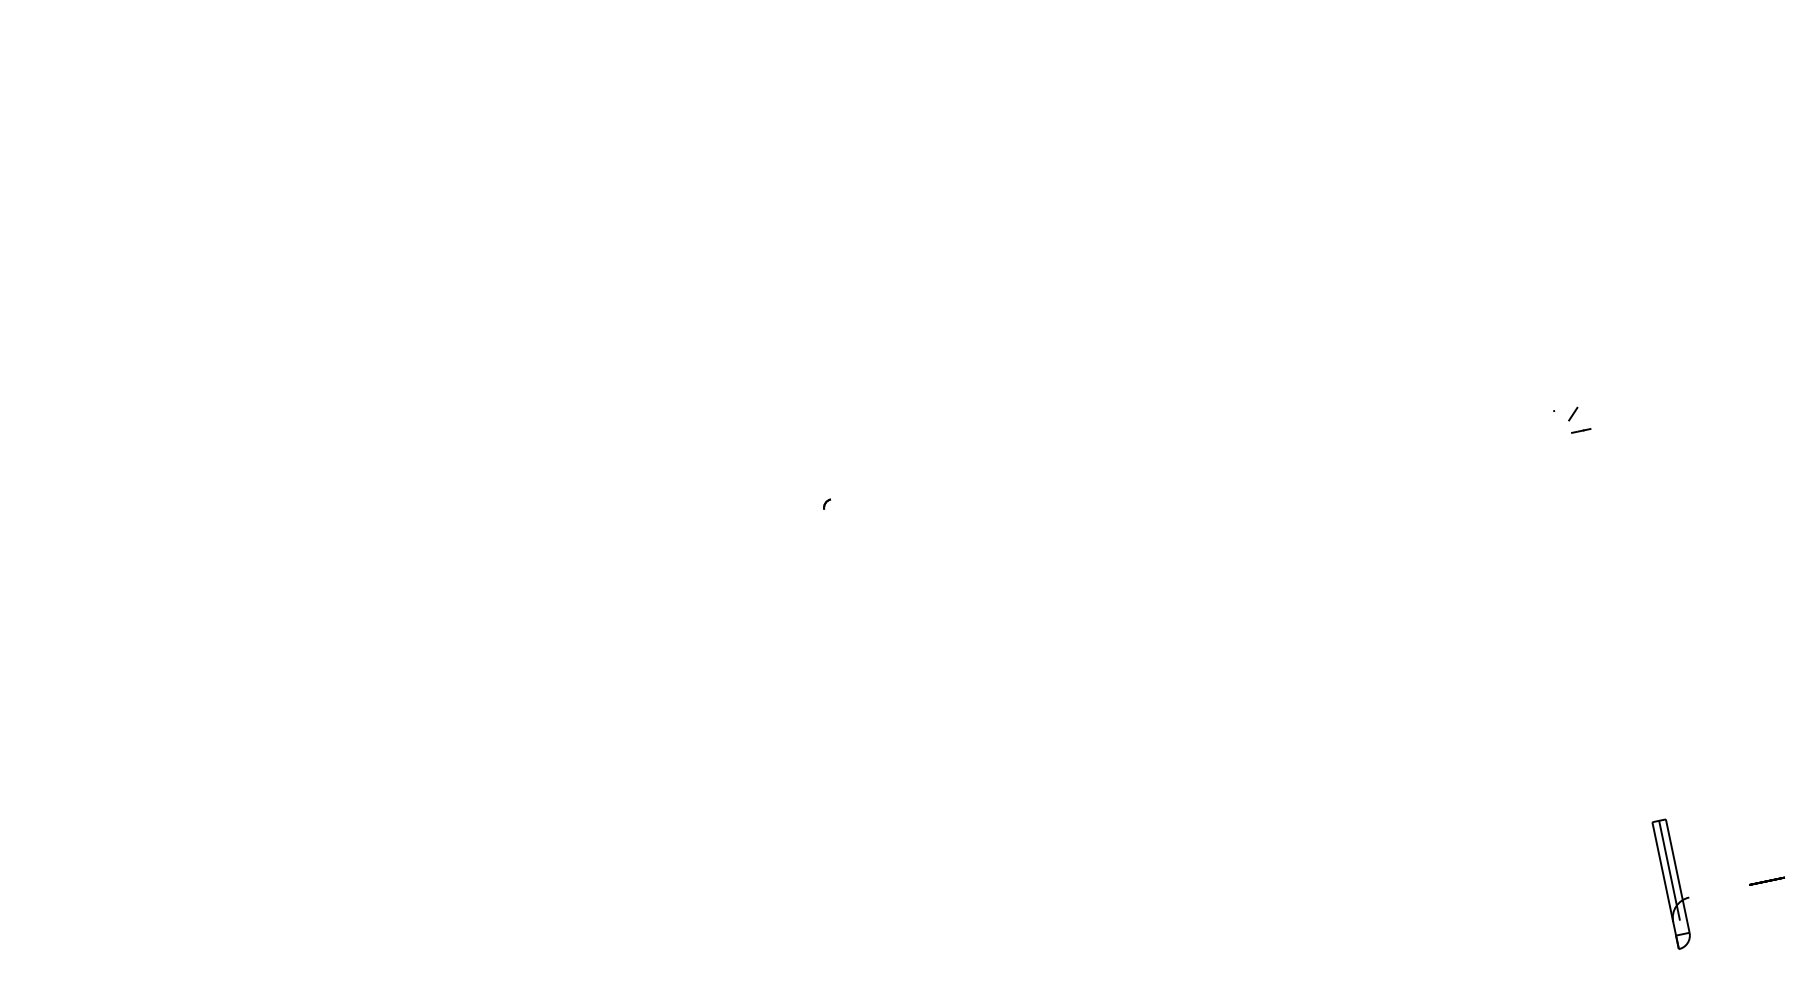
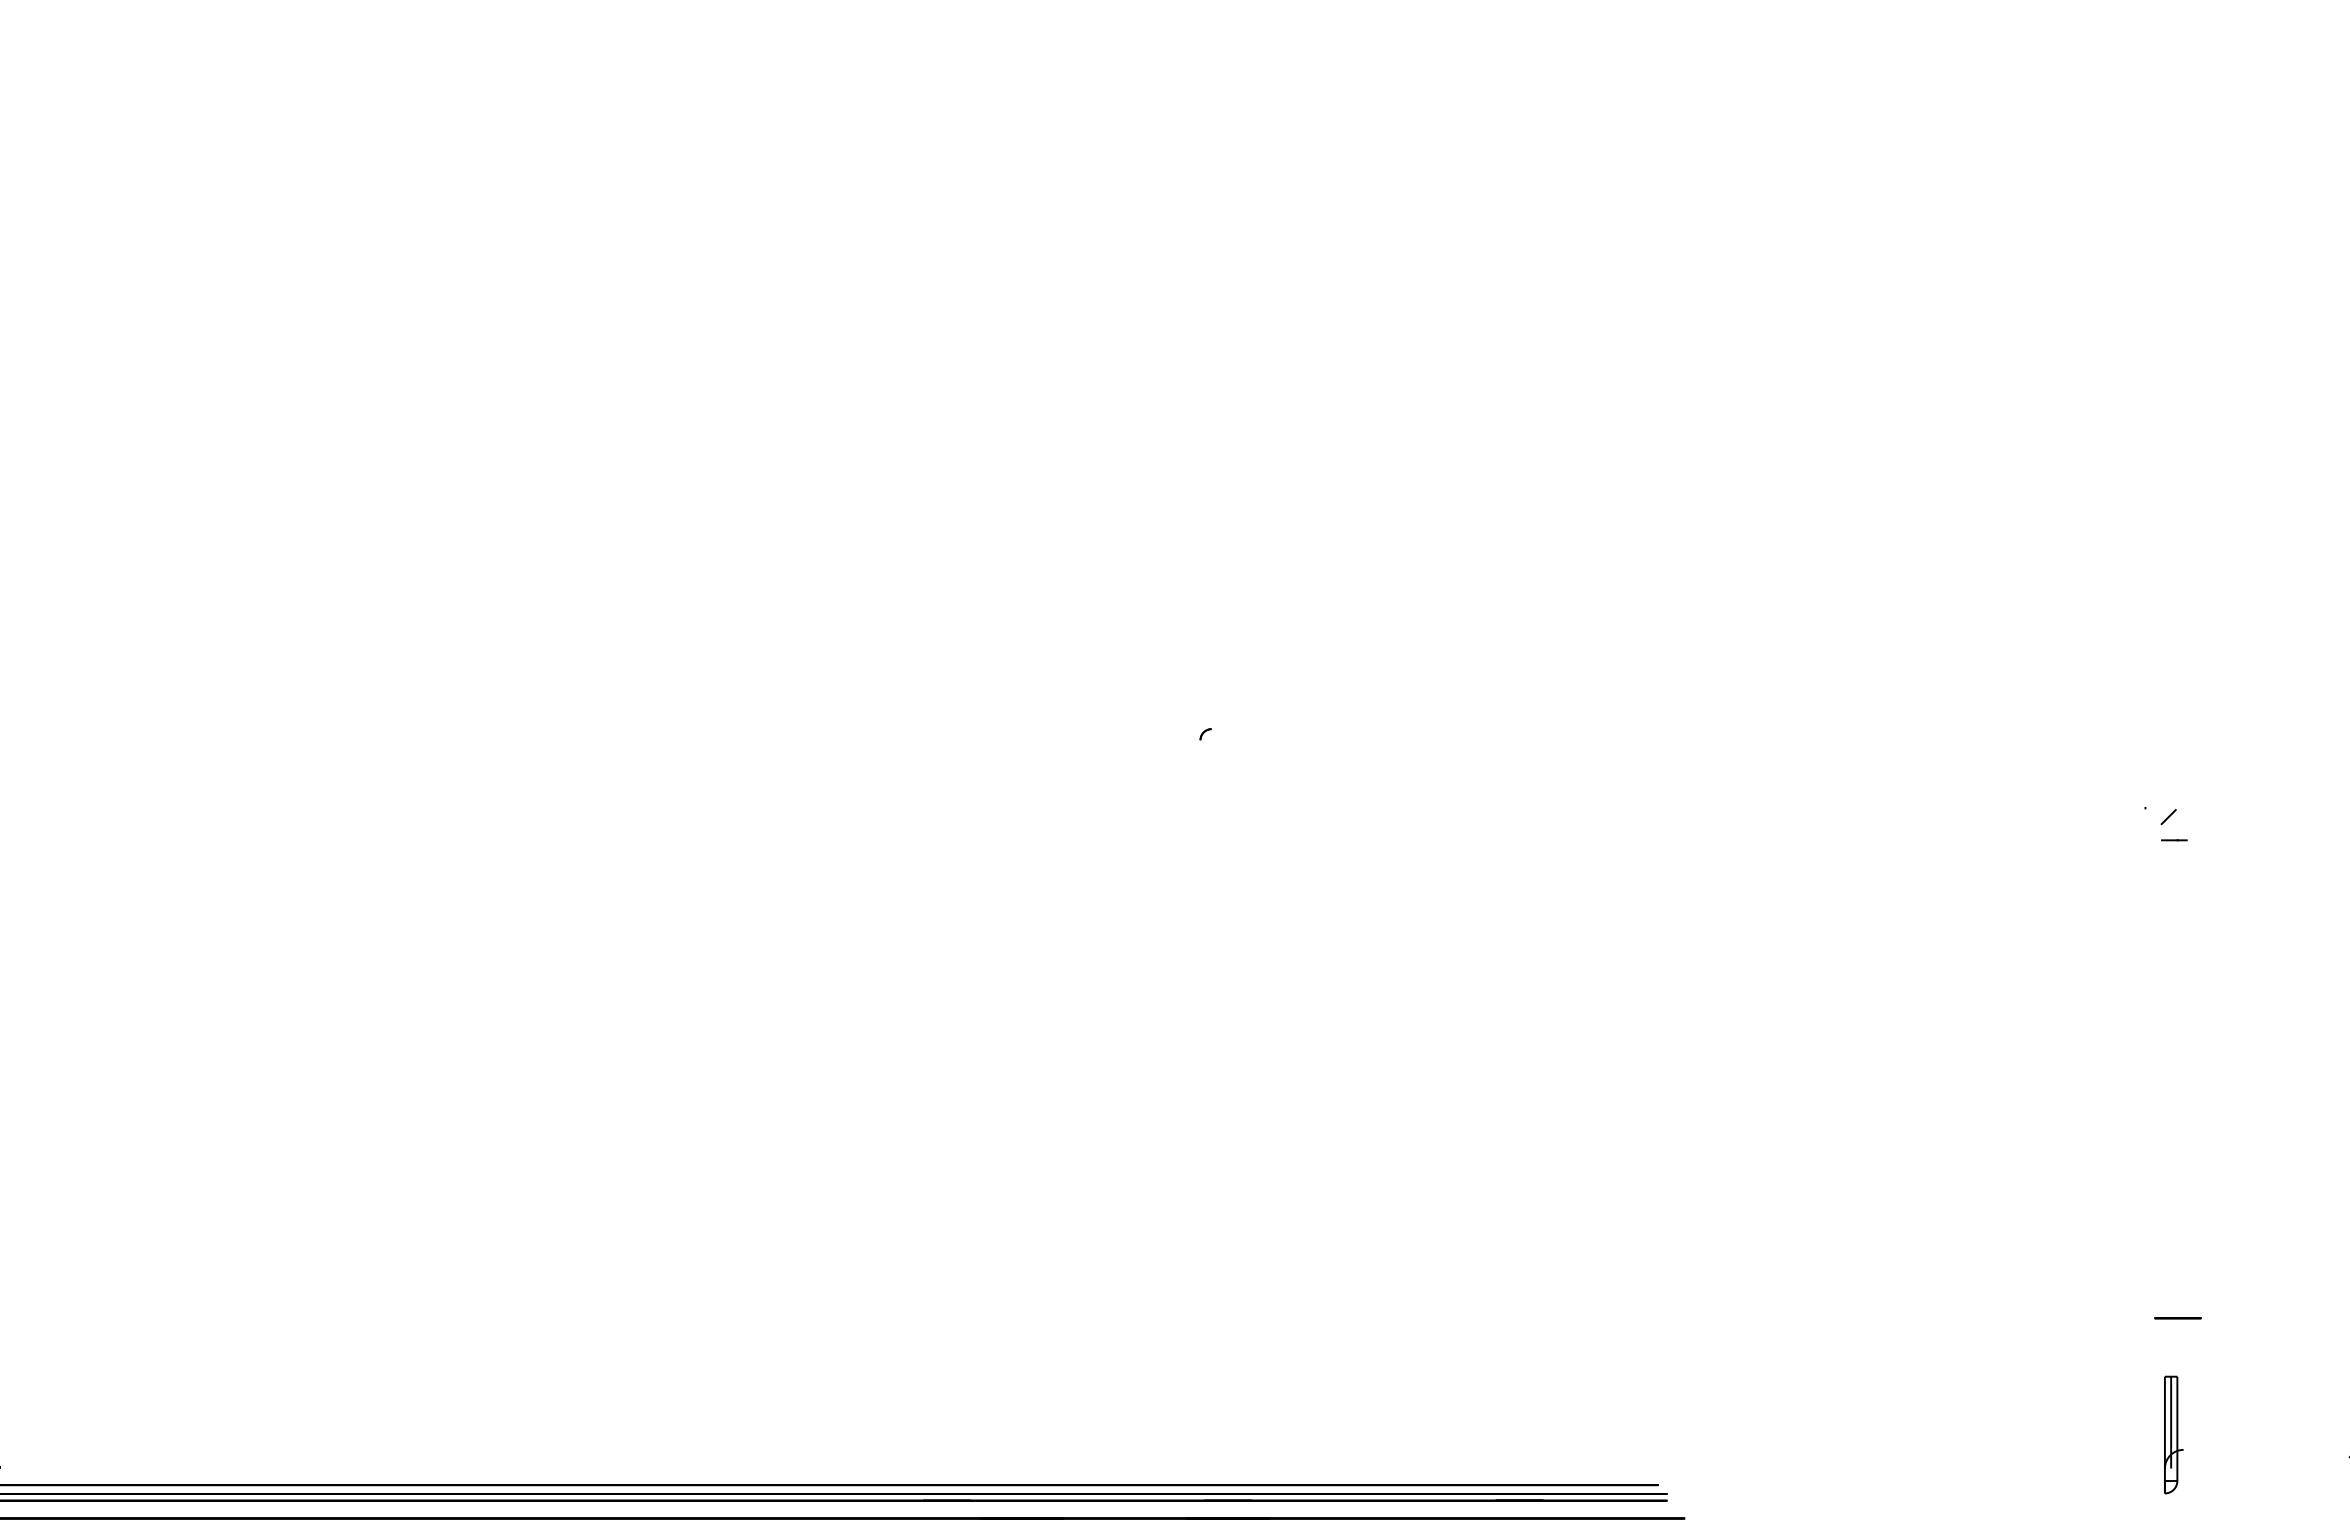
line: (1766, 881) -> (2177, 1318), moved
part: (1675, 883) -> (2173, 1434), size x0.7

